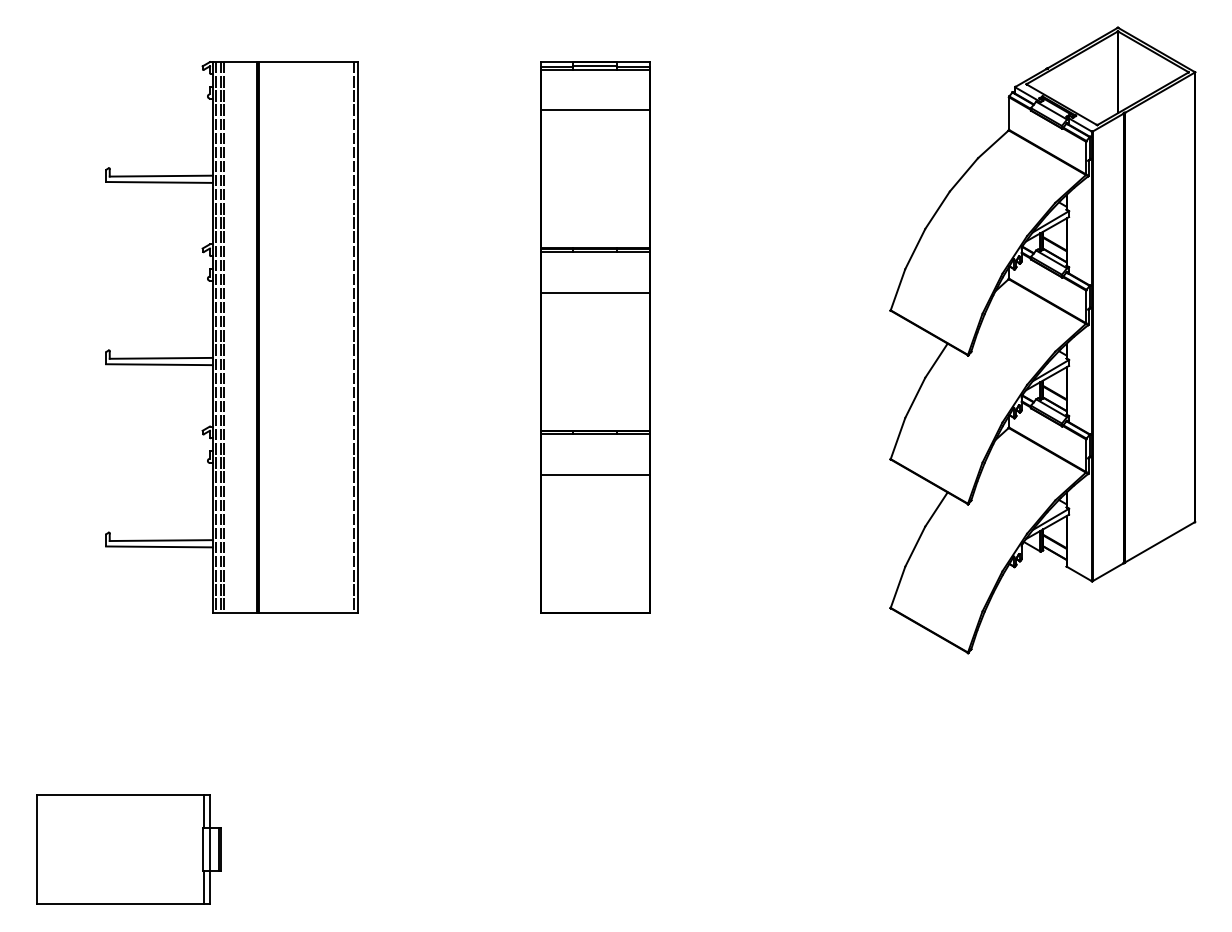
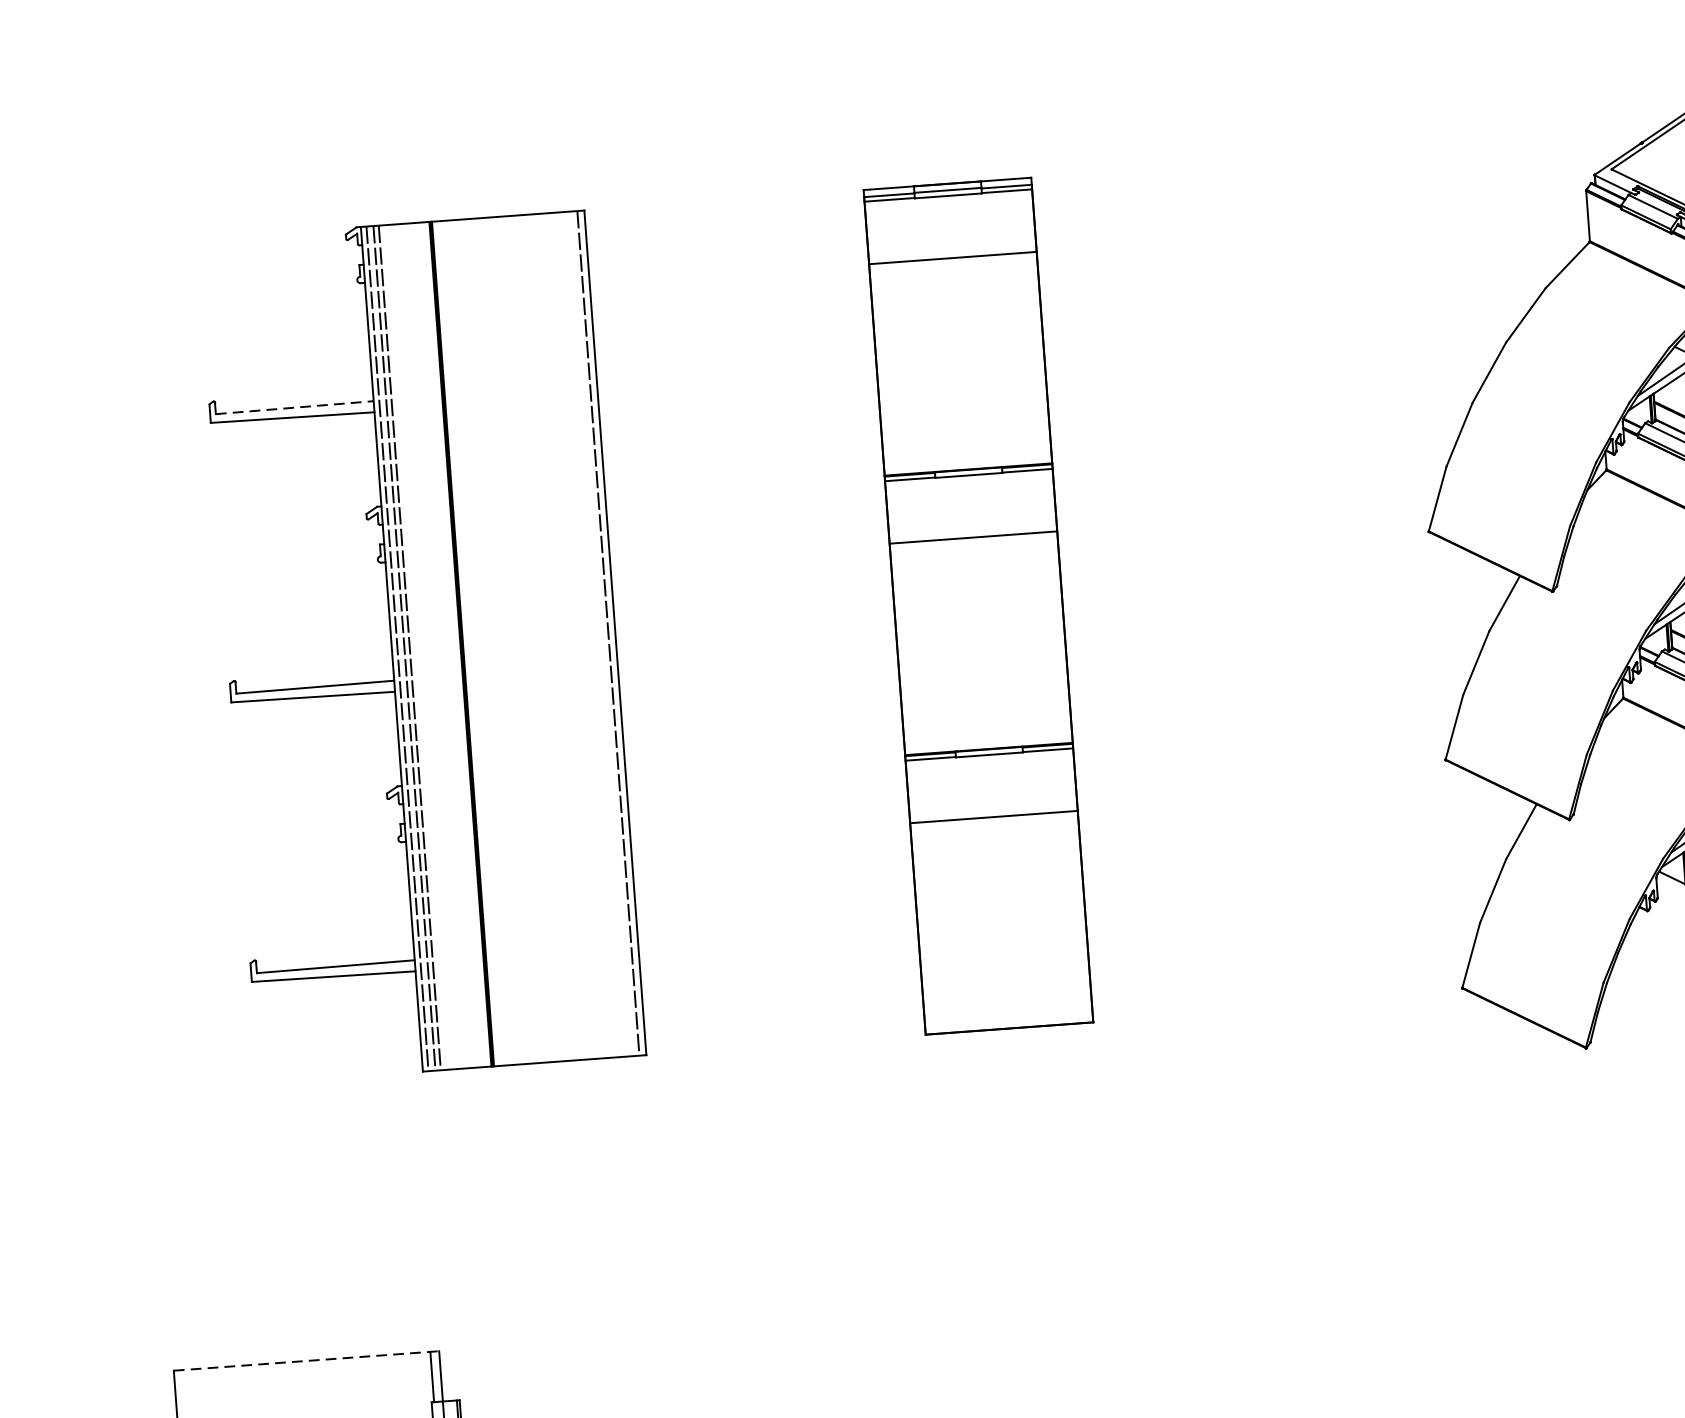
line: (161, 176) -> (295, 408), solid -> dashed
line: (123, 794) -> (306, 1360), solid -> dashed

